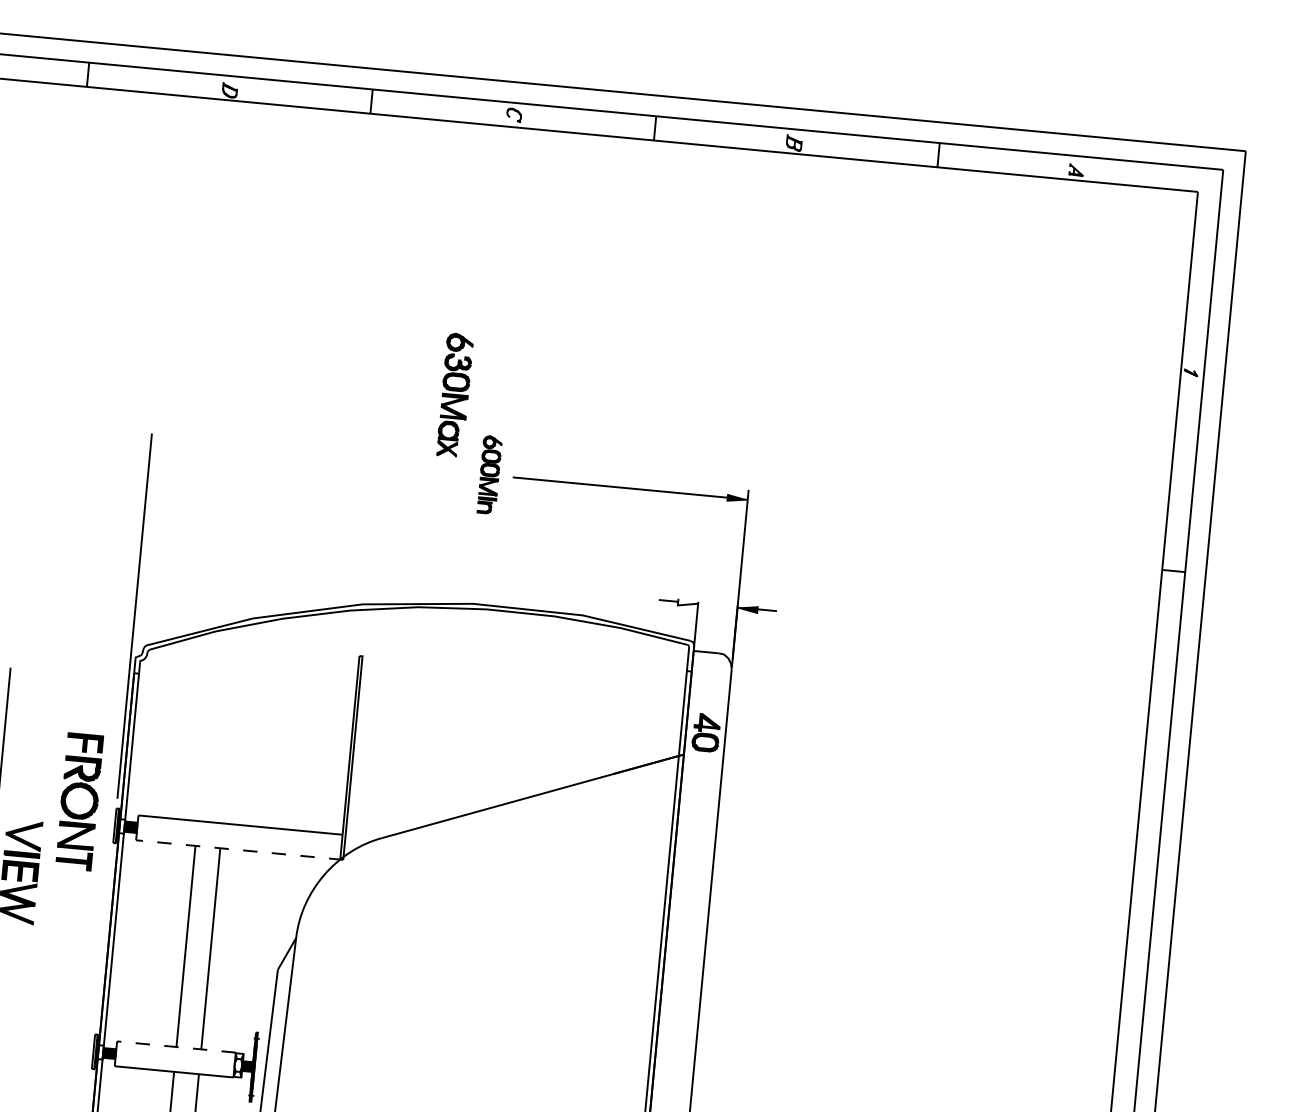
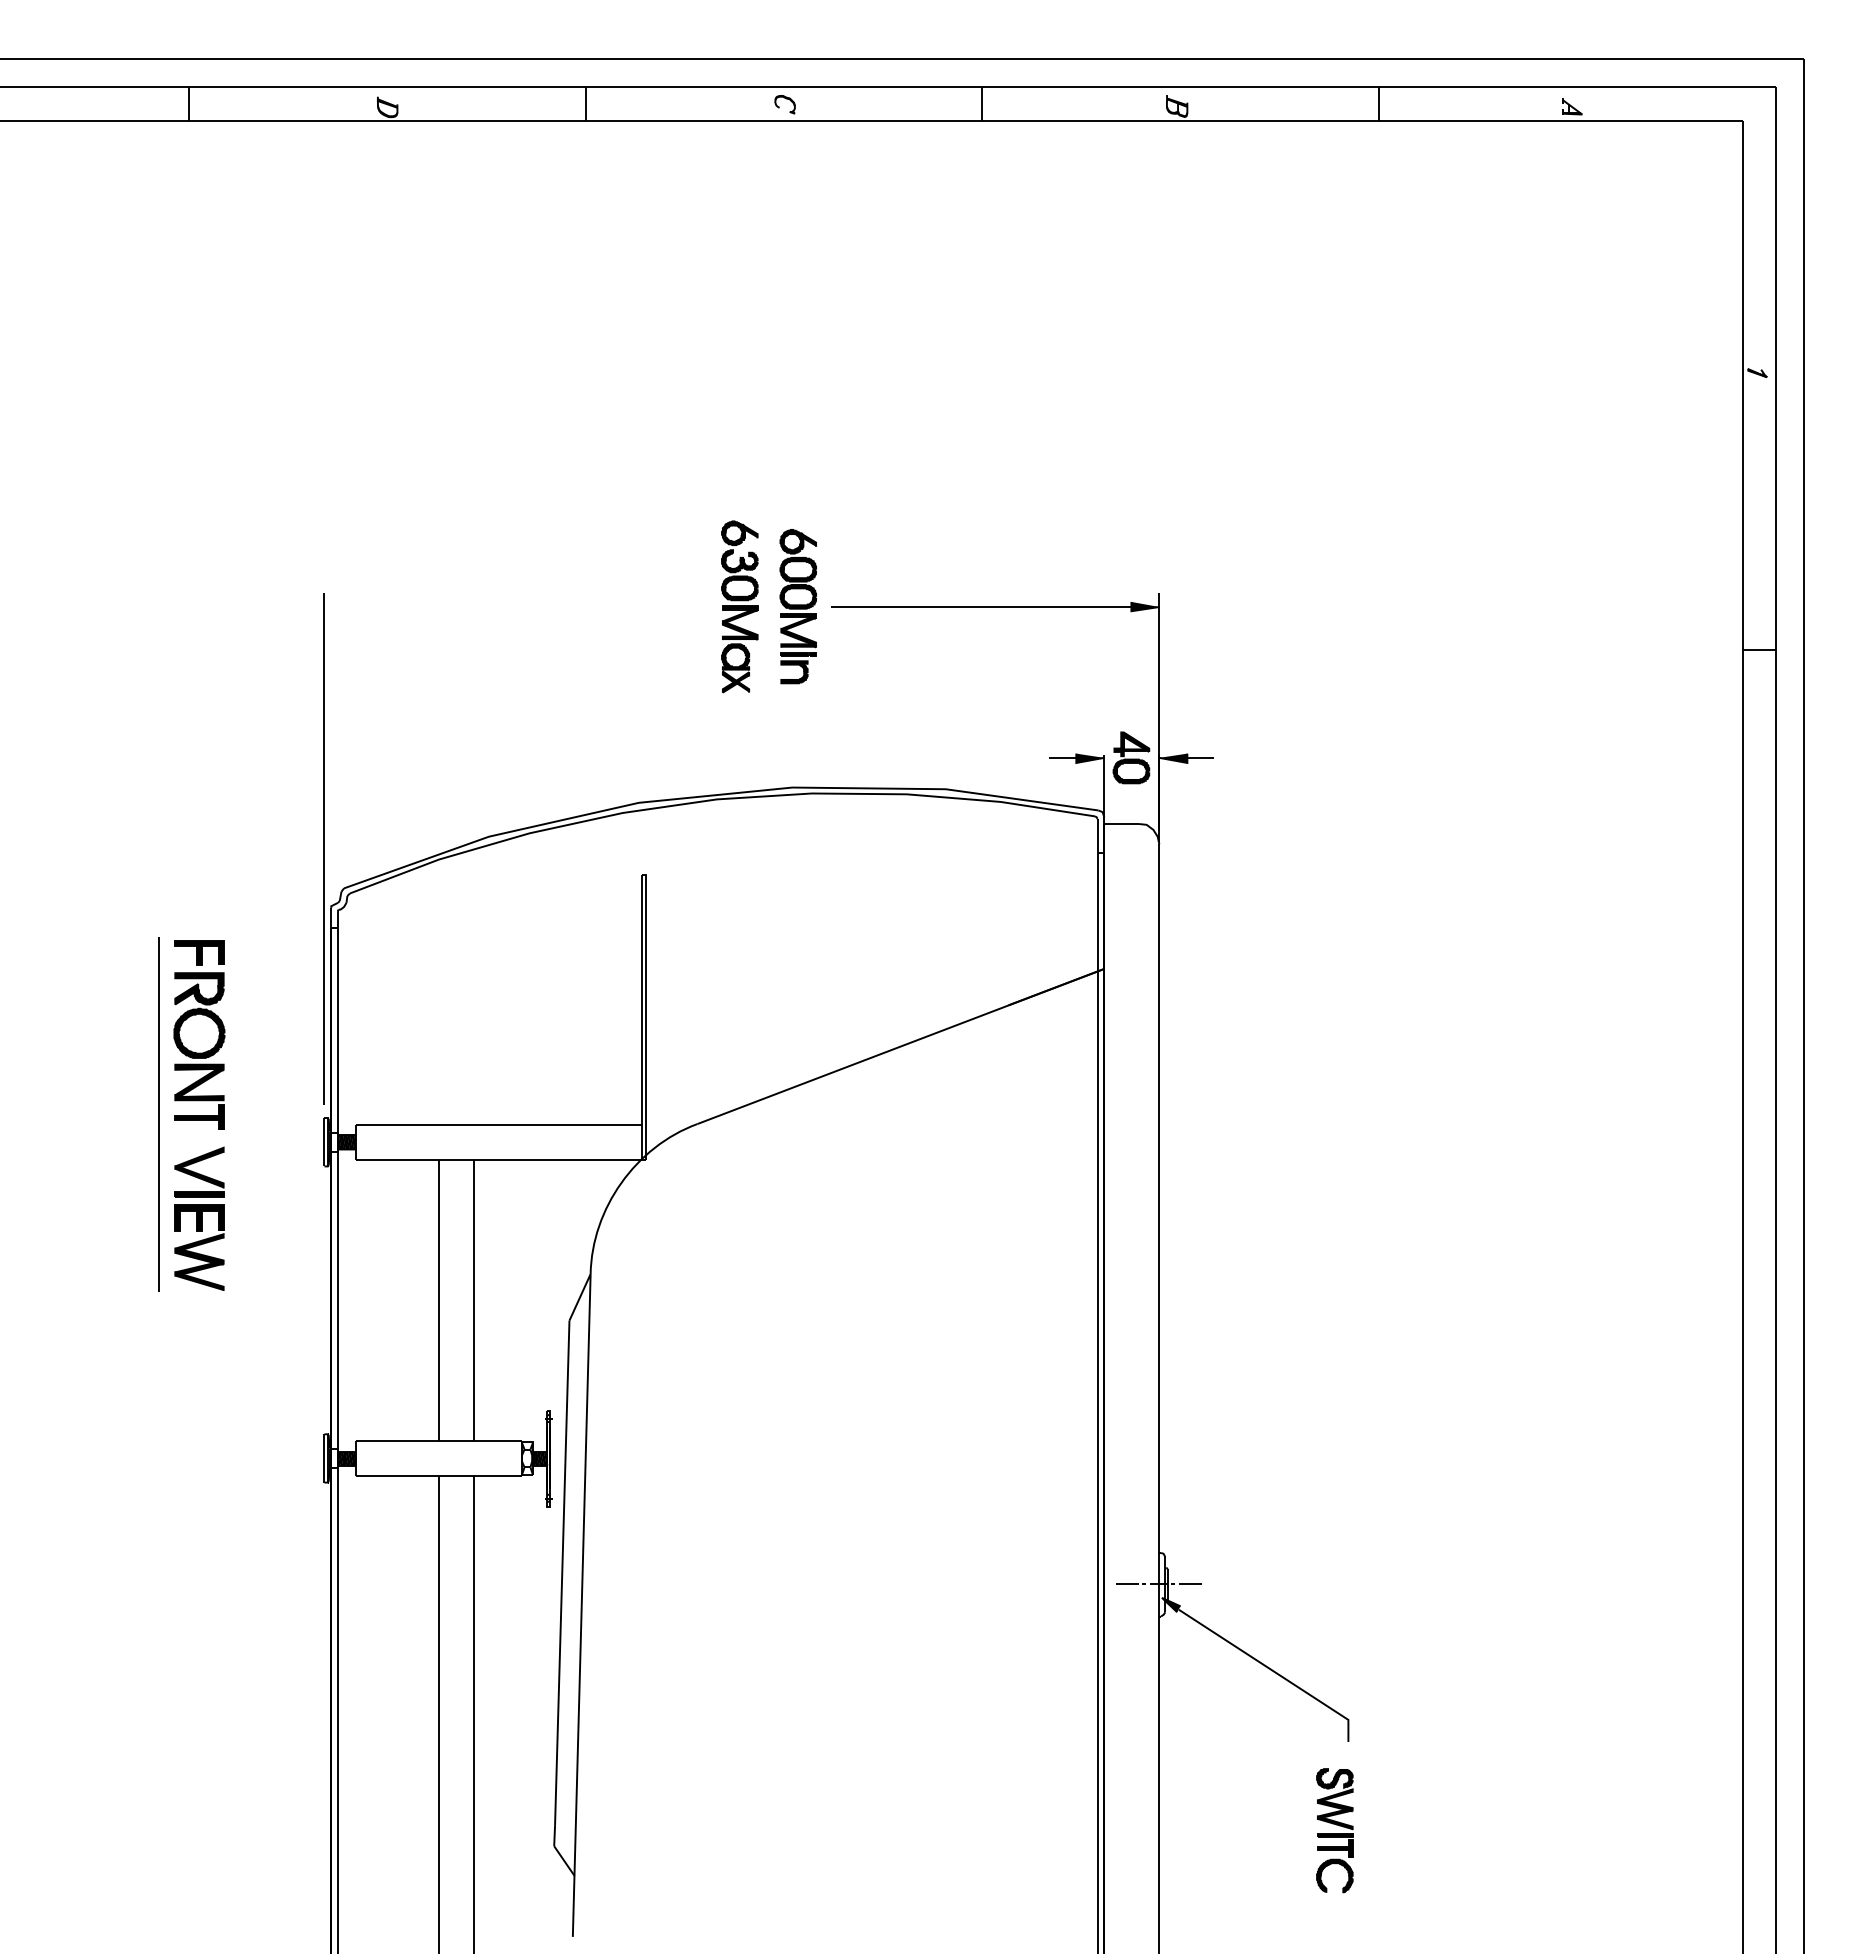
part: (454, 395) -> (739, 606), moved
part: (489, 474) -> (797, 606), size x1.43
fill: (688, 602) -> (1090, 757), added
part: (706, 732) -> (1131, 757), moved
part: (79, 801) -> (199, 1034), moved
line: (239, 849) -> (500, 1159), dashed -> solid
line: (176, 1047) -> (438, 1441), dashed -> solid

